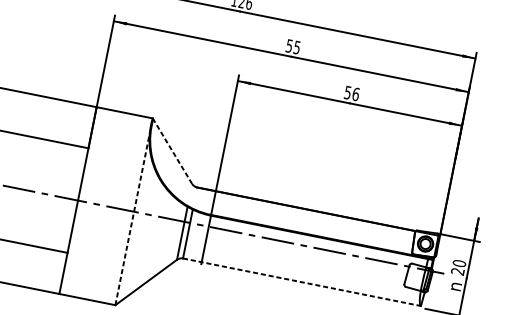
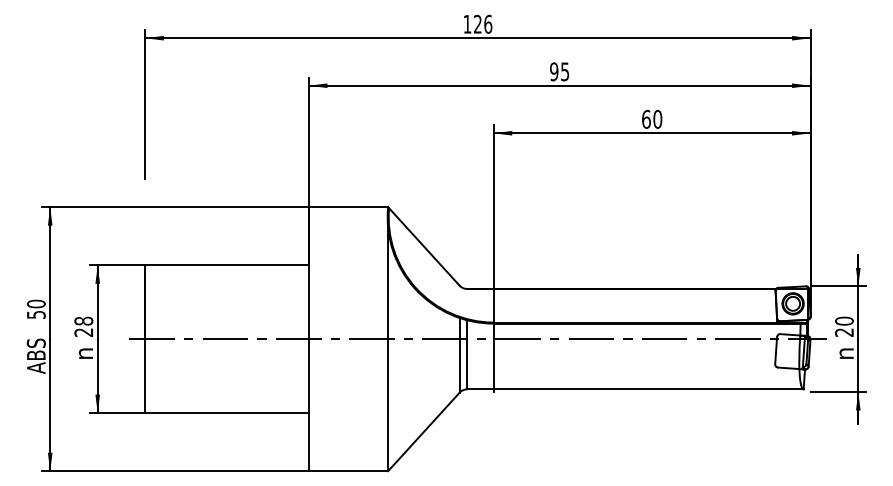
text: (289, 45) -> (554, 71), 55 -> 95
text: (352, 93) -> (652, 118), 56 -> 60
line: (172, 151) -> (424, 246), dashed -> solid
line: (132, 219) -> (388, 349), dashed -> solid
line: (302, 282) -> (636, 389), dashed -> solid

